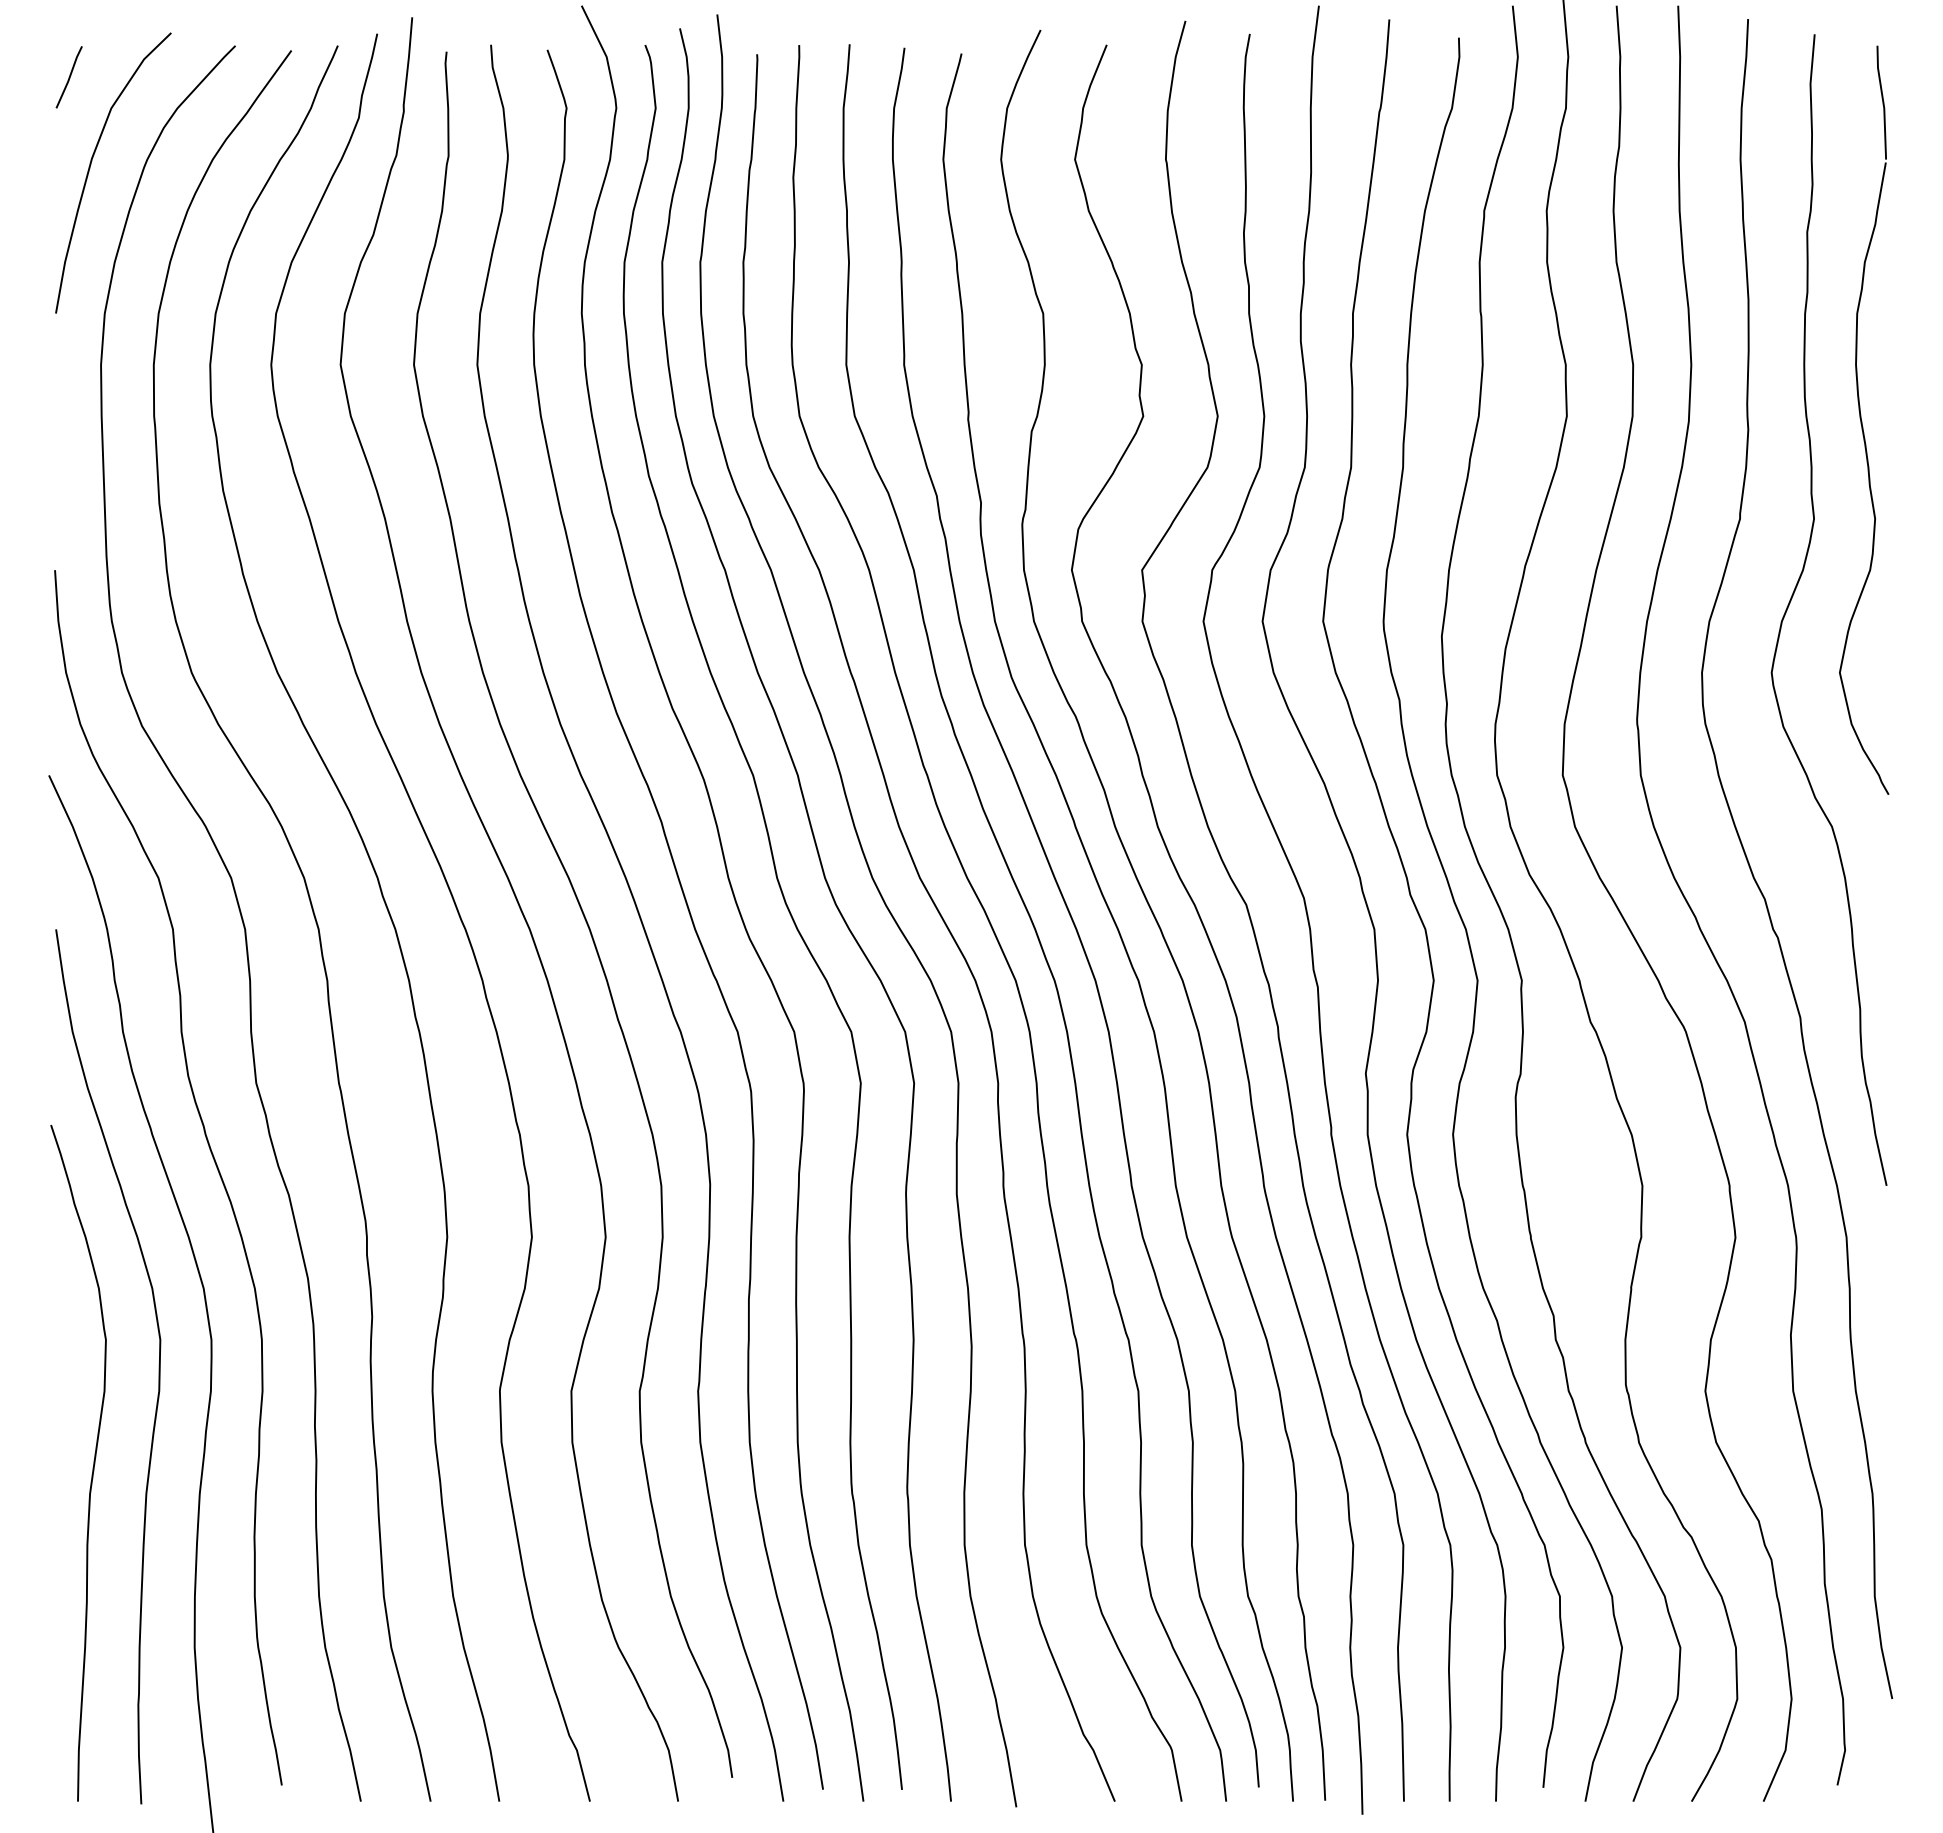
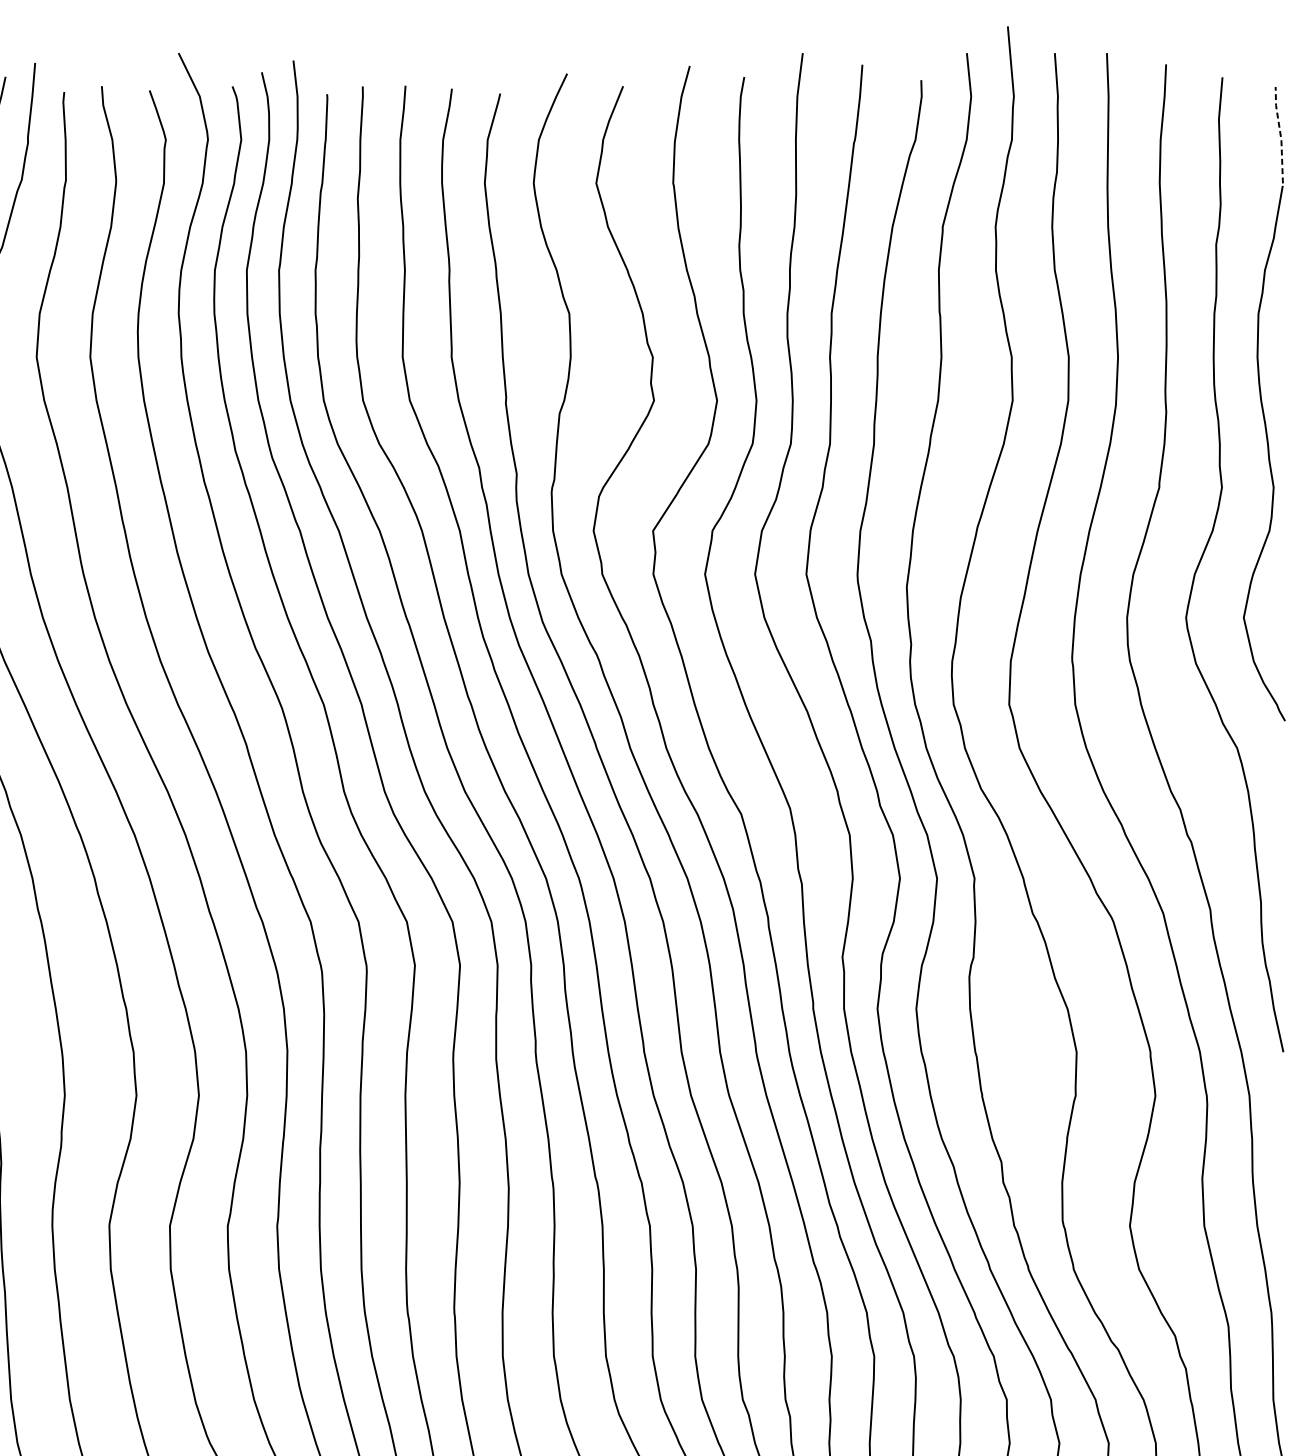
line: (1883, 102) -> (1280, 135), solid -> dashed

